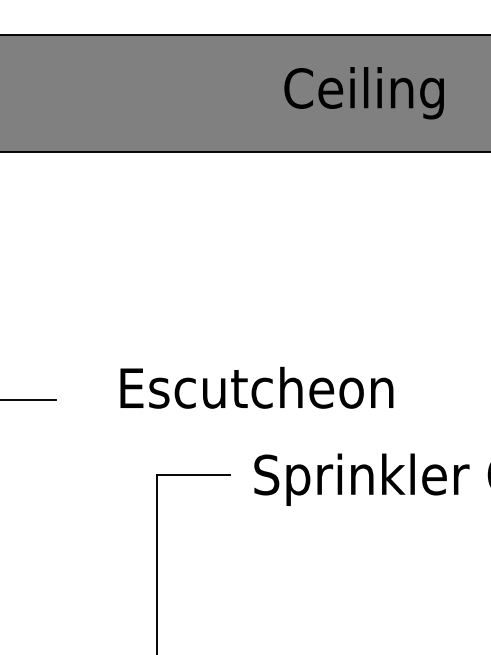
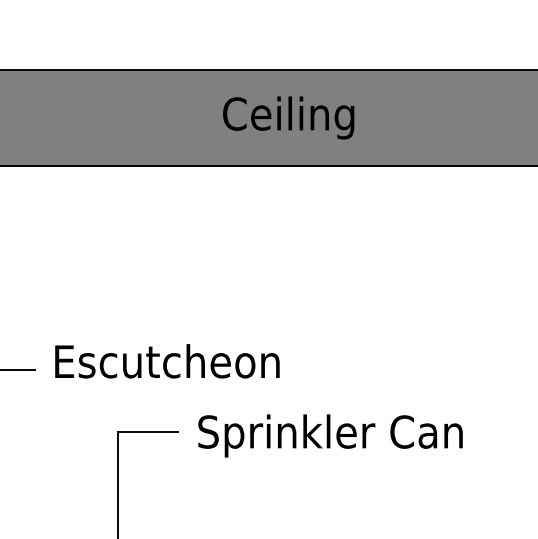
text: (256, 388) -> (167, 361), moved

